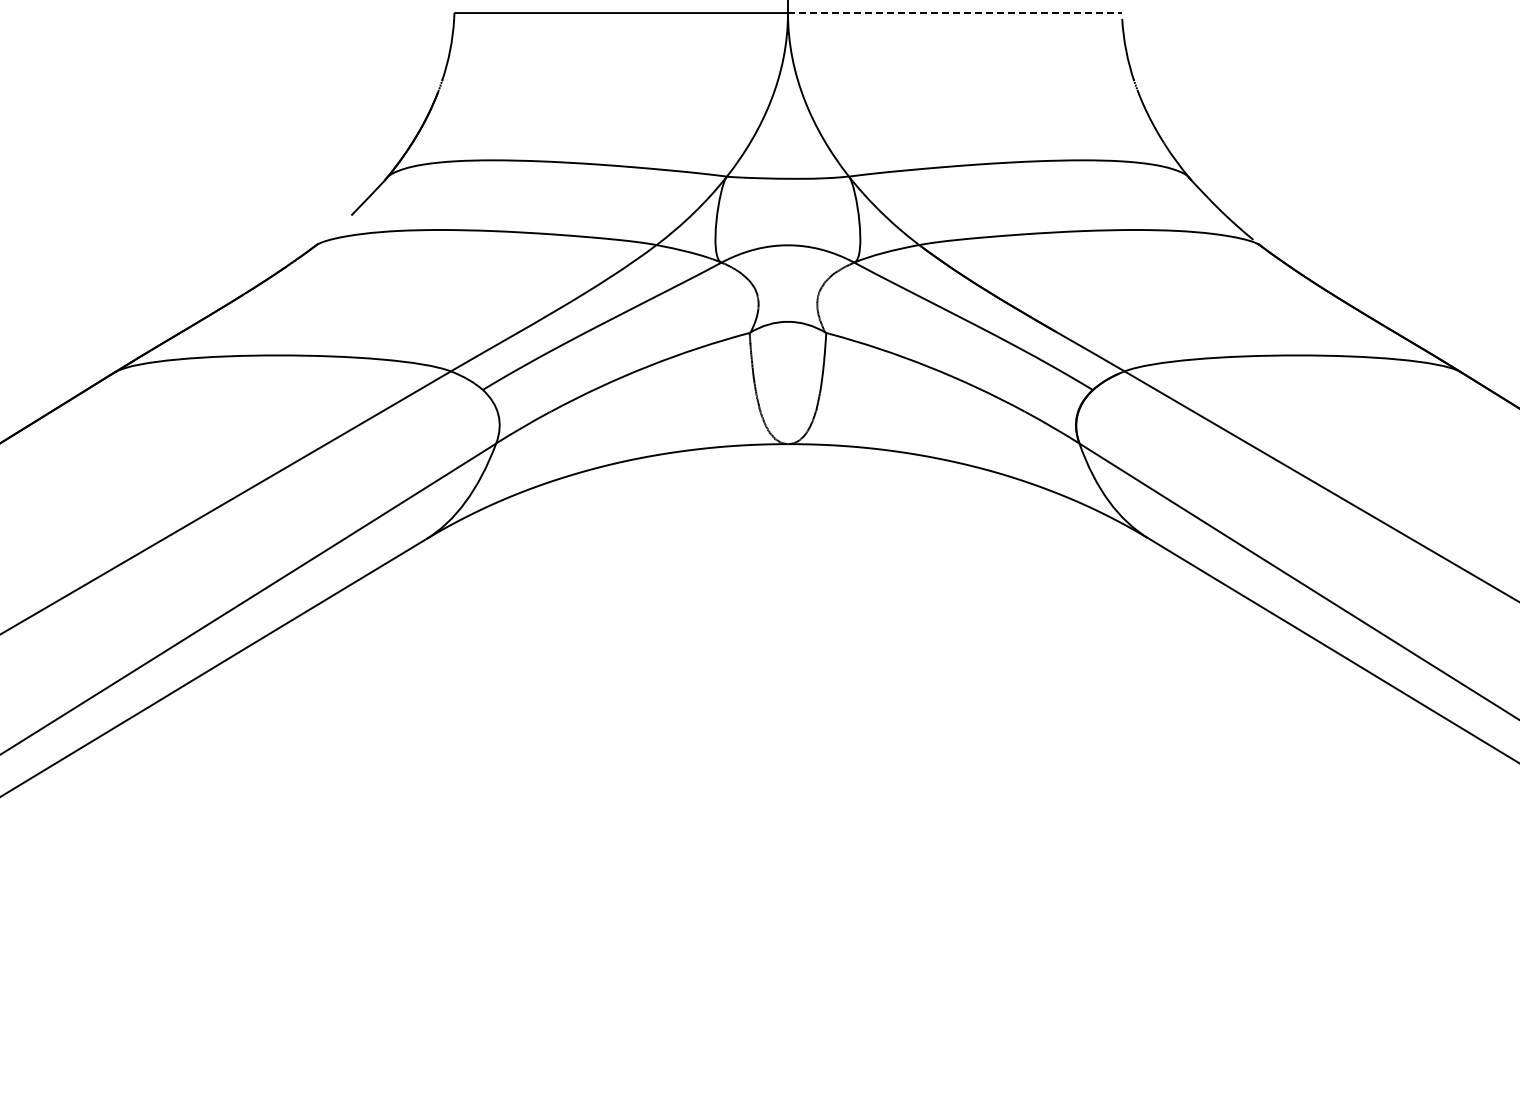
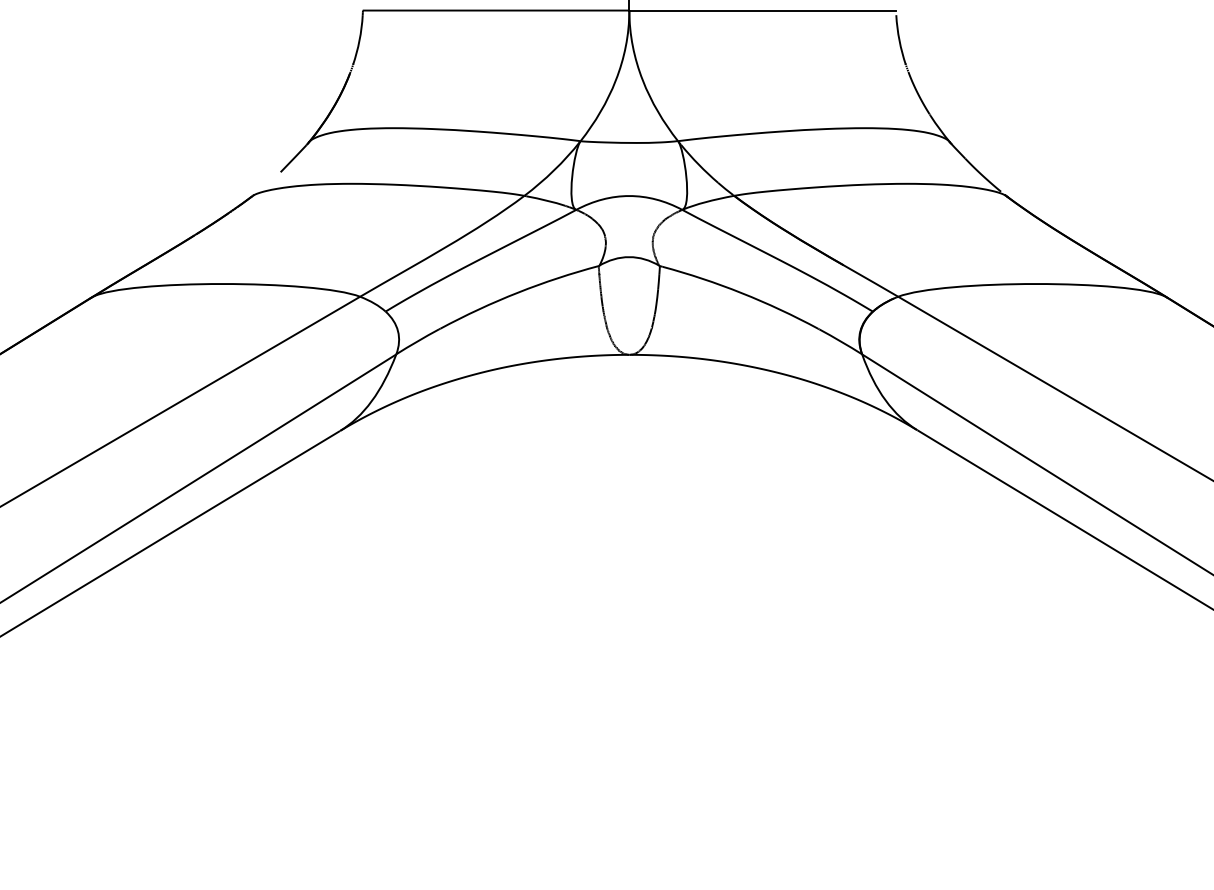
line: (954, 13) -> (762, 10), dashed -> solid

